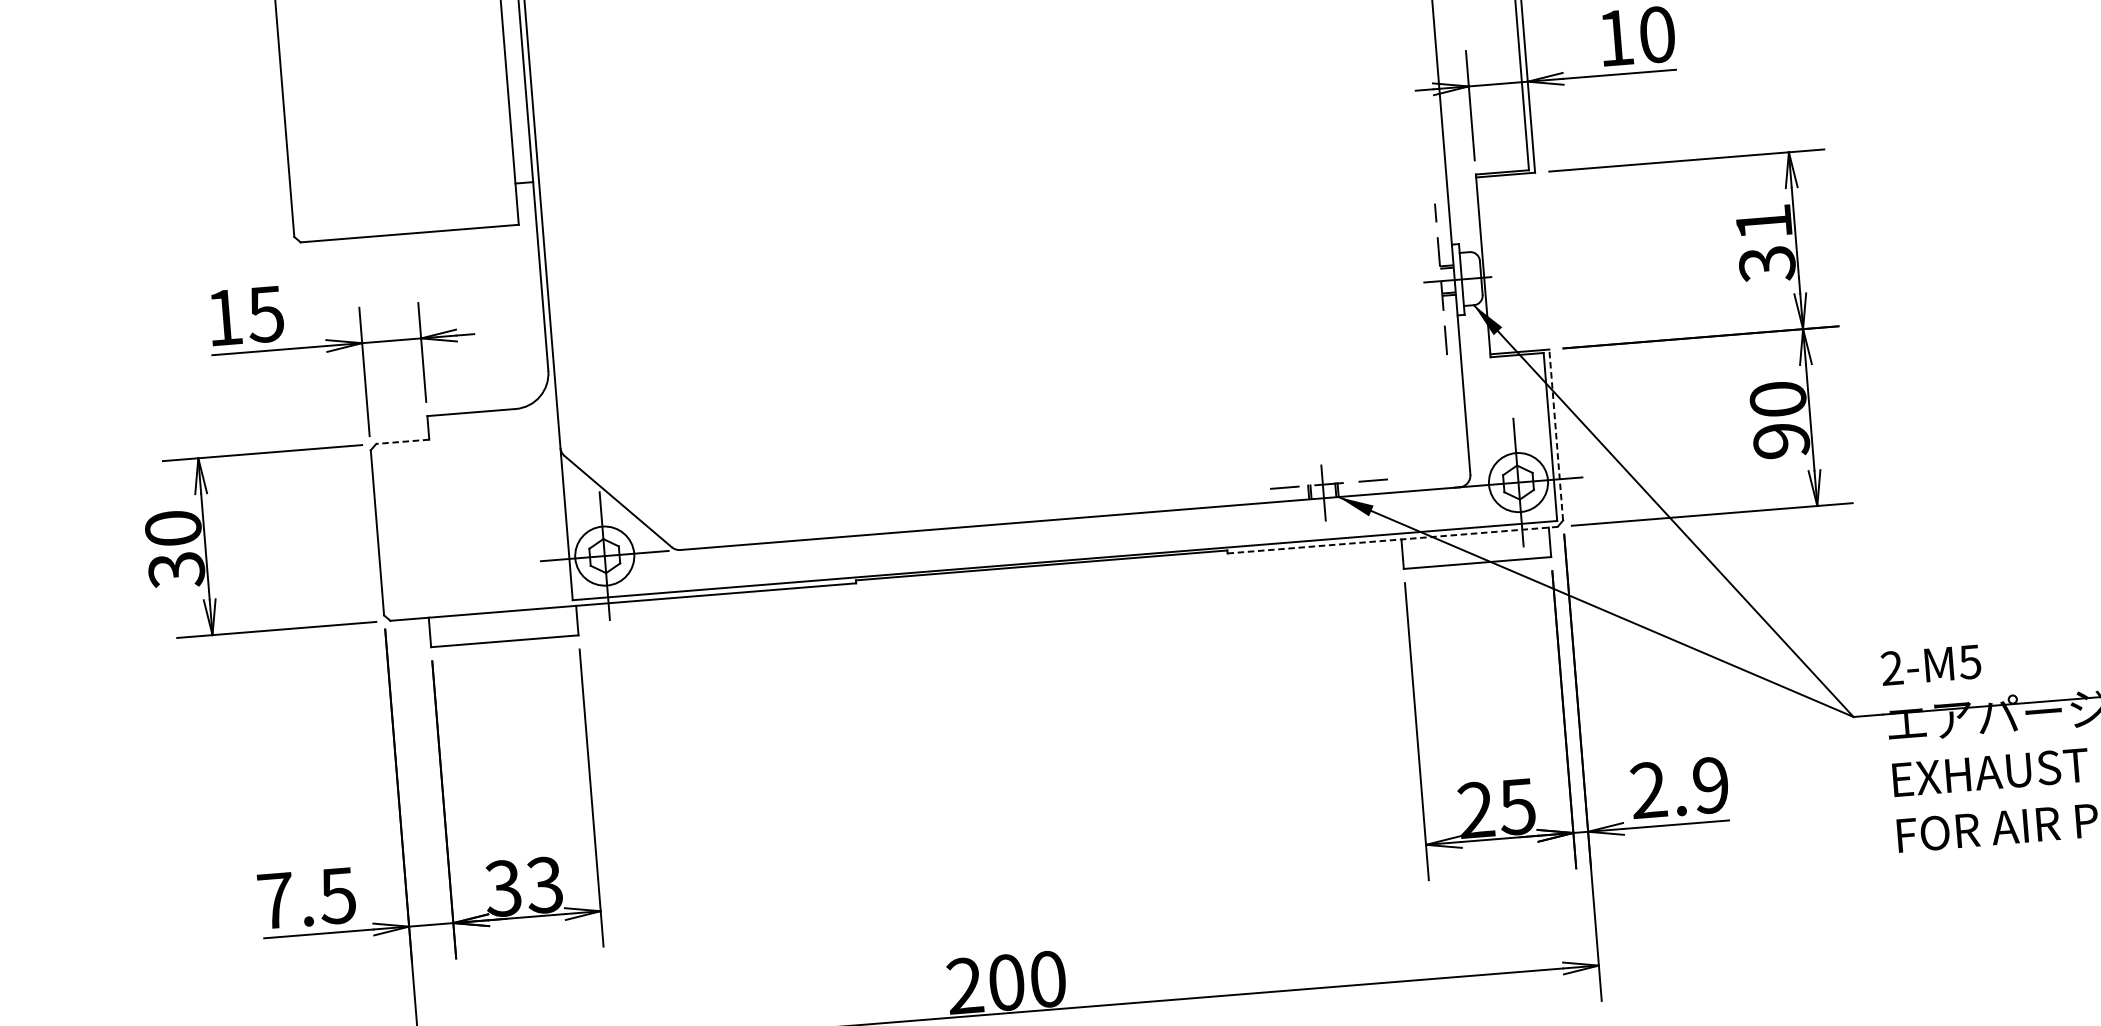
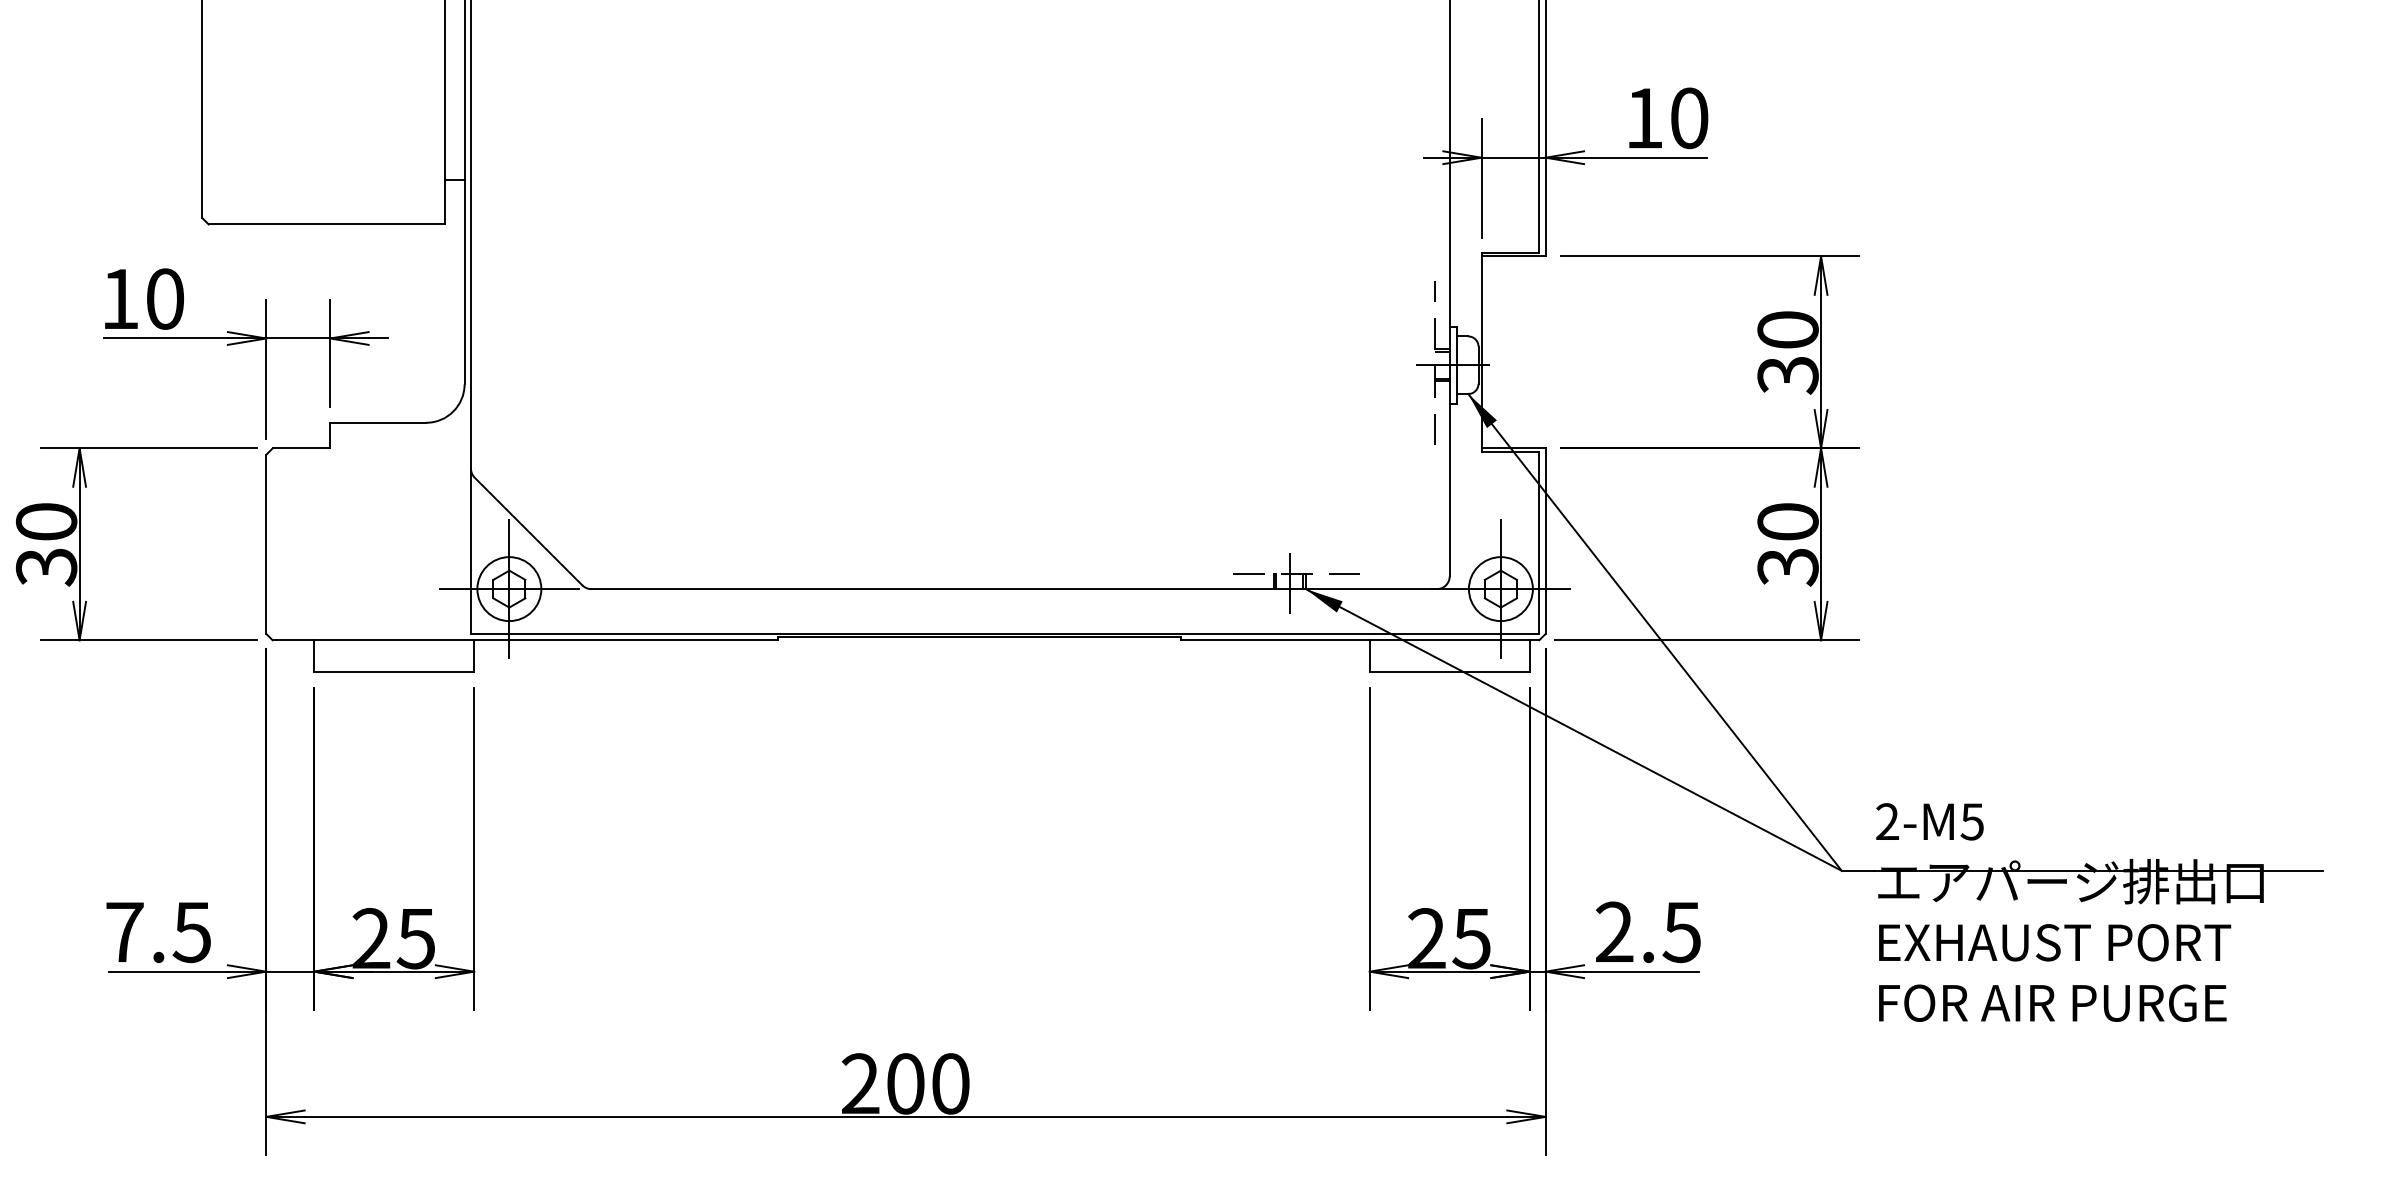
text: (1763, 222) -> (1787, 329), 31 -> 30
text: (265, 313) -> (164, 298), 15 -> 10
line: (1556, 435) -> (1545, 541), dashed -> solid
line: (402, 441) -> (301, 448), dashed -> solid
text: (1780, 441) -> (1787, 567), 90 -> 30
line: (1392, 540) -> (1360, 640), dashed -> solid
text: (1710, 785) -> (1681, 932), 2.9 -> 2.5
text: (522, 886) -> (392, 938), 33 -> 25

